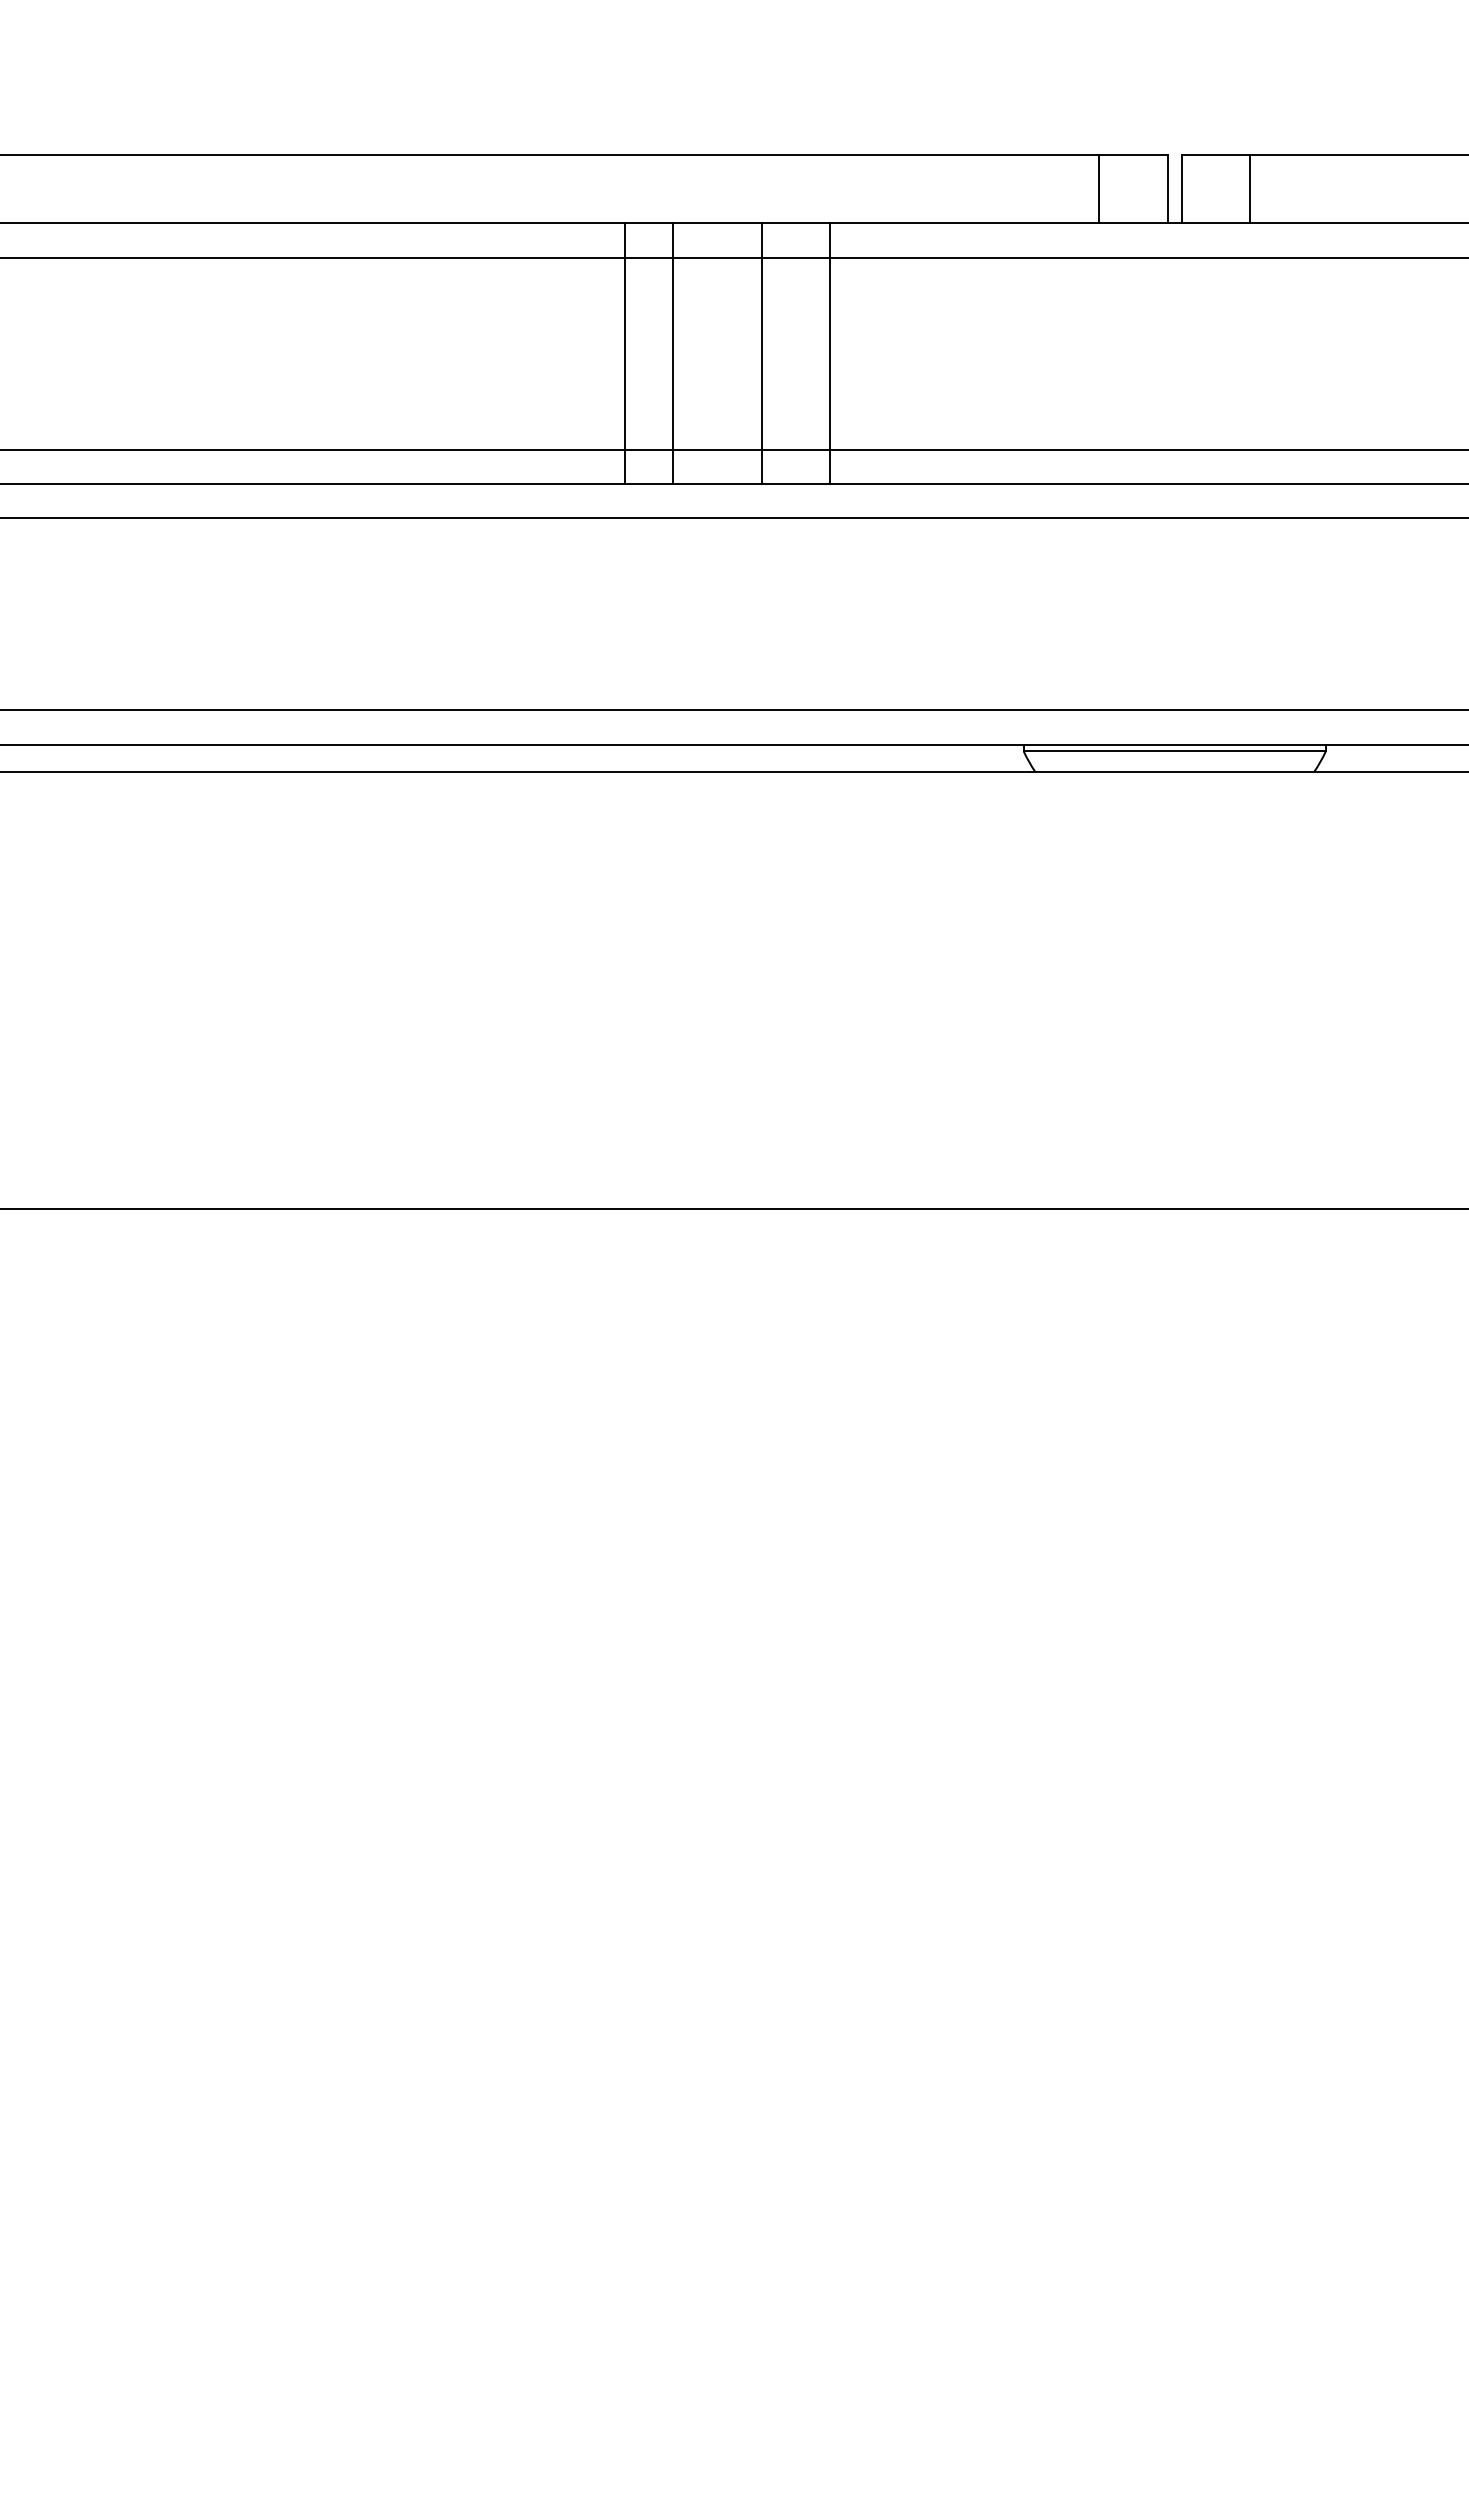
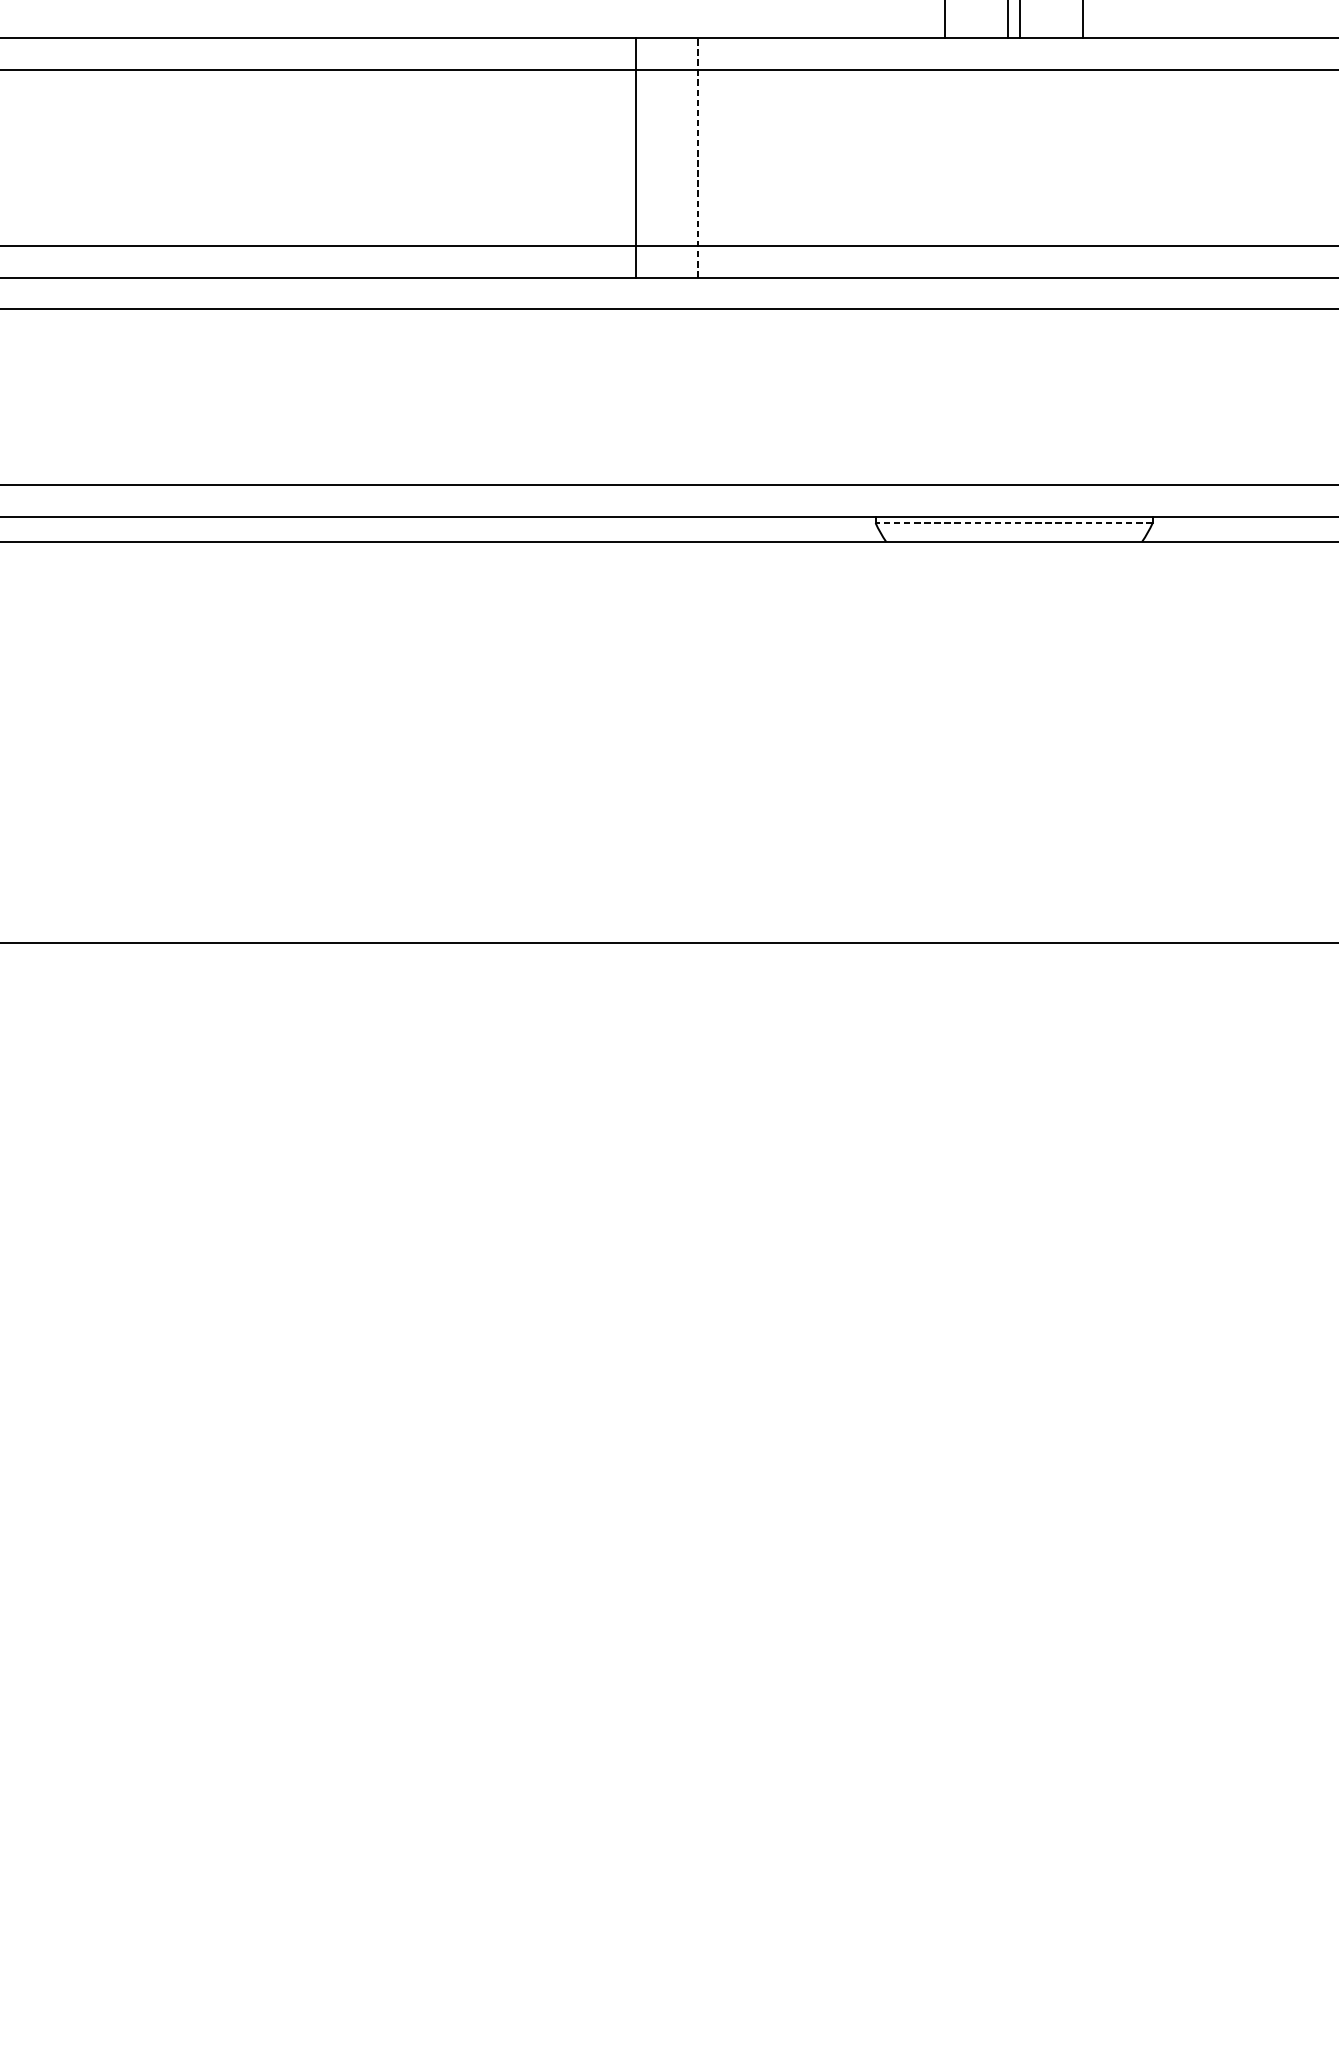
line: (624, 353) -> (509, 157), removed
line: (673, 353) -> (554, 157), removed
line: (830, 353) -> (698, 157), solid -> dashed
line: (1174, 751) -> (1013, 523), solid -> dashed

